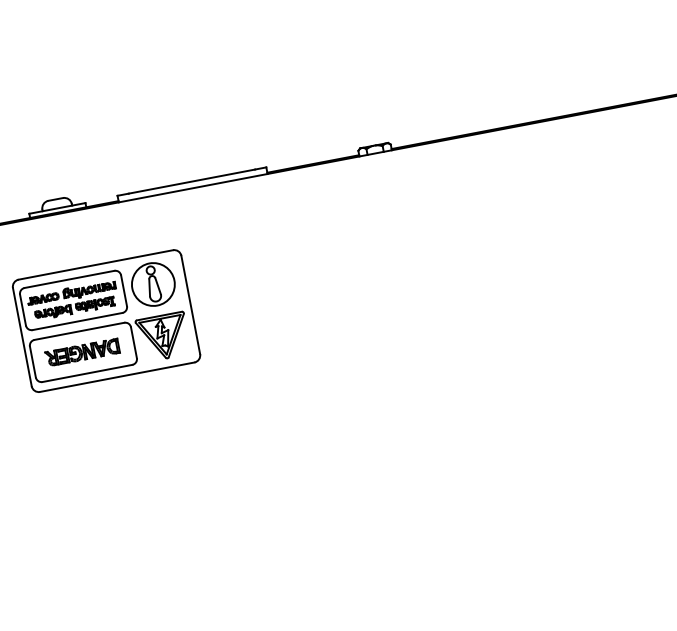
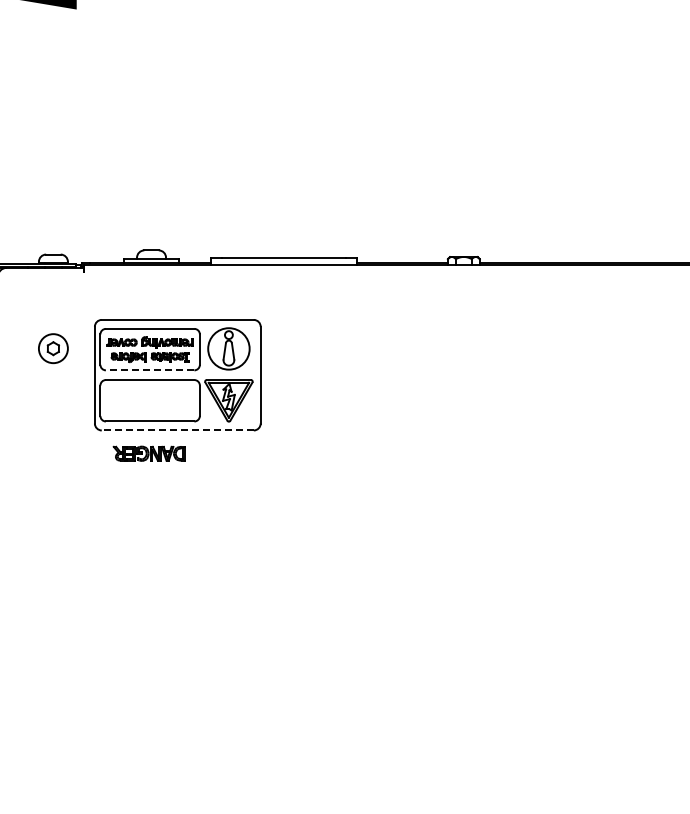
line: (76, 321) -> (149, 370), solid -> dashed
part: (81, 352) -> (148, 453), moved
line: (116, 377) -> (177, 430), solid -> dashed

